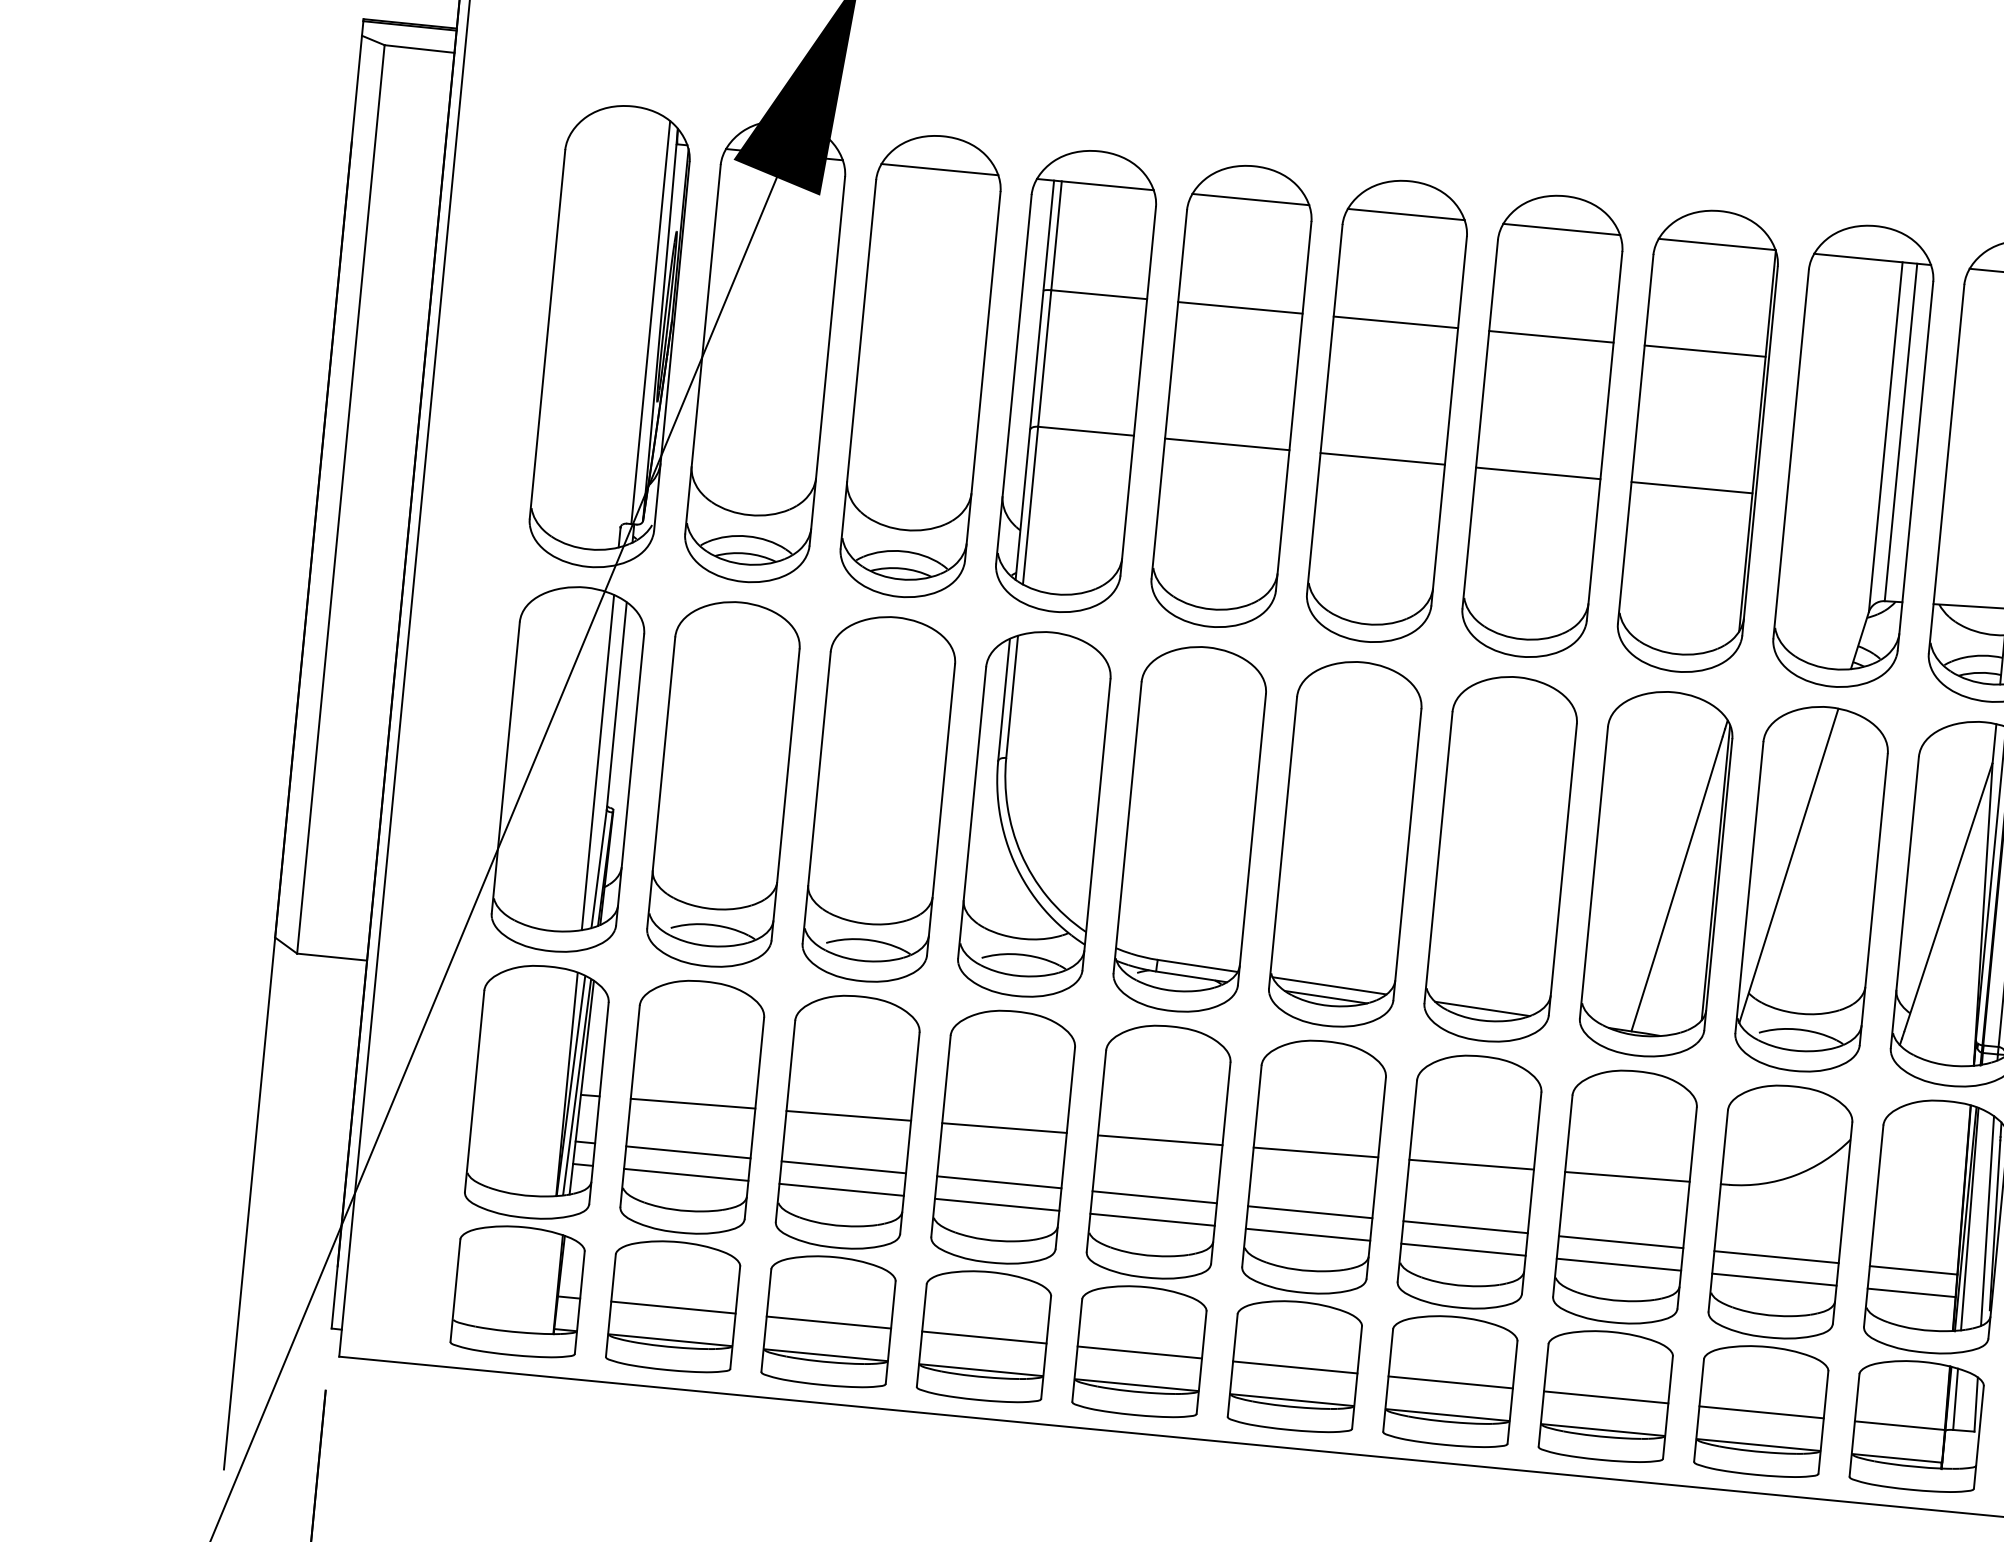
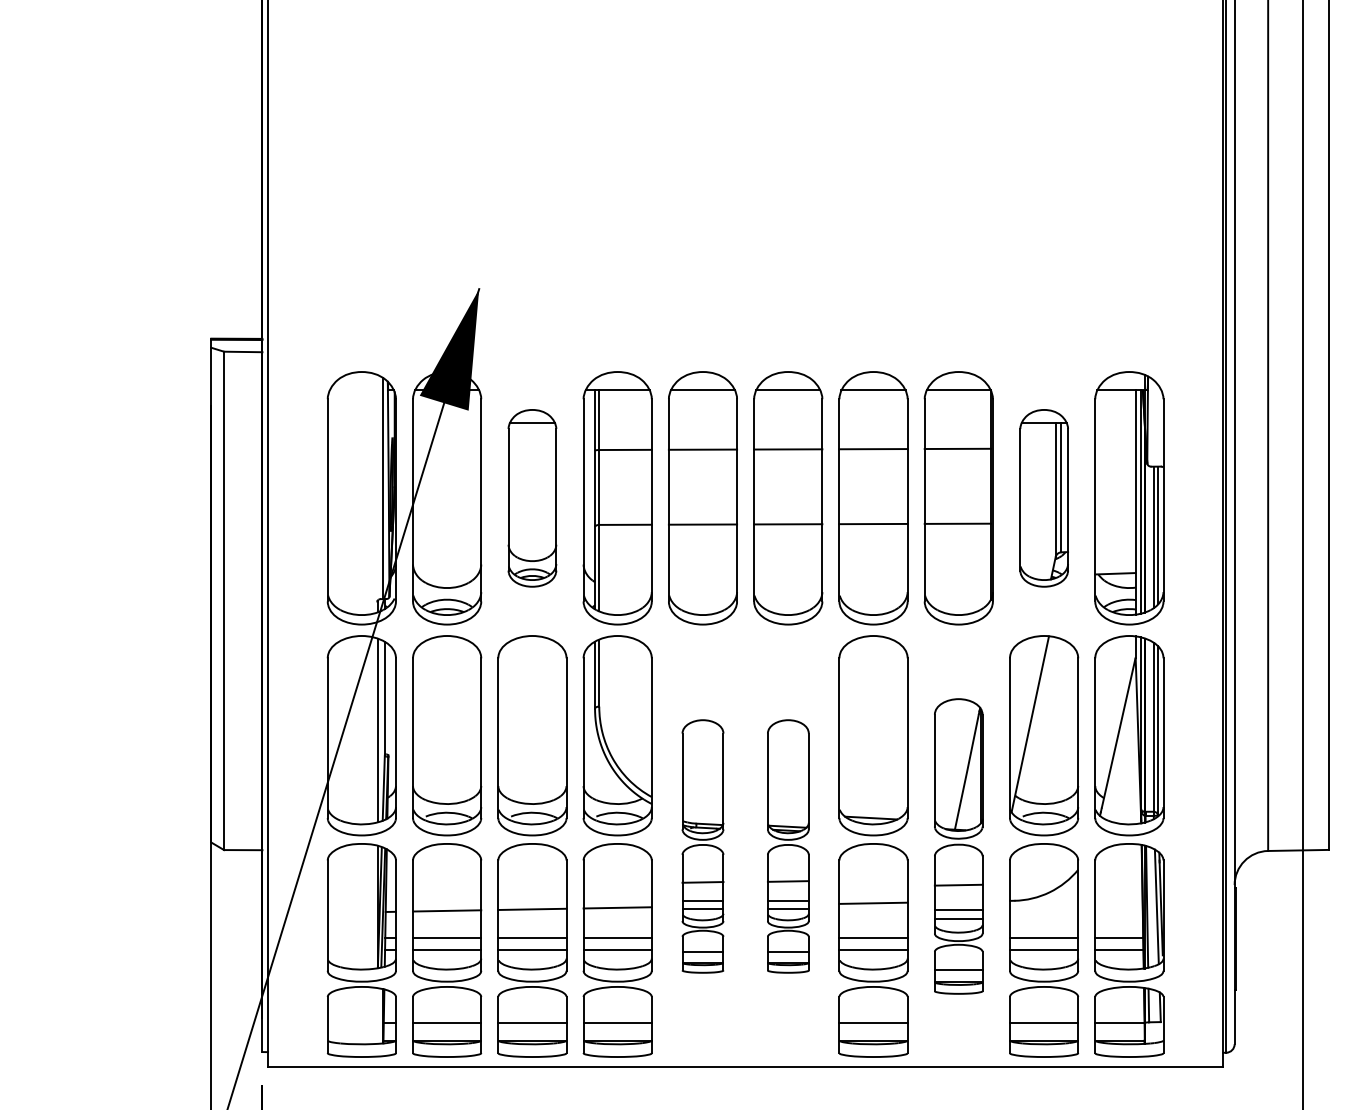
part: (921, 366) -> (532, 498), size x0.7
part: (1854, 456) -> (1044, 498), size x0.7
part: (1169, 1031) -> (702, 846), size x0.6
part: (1326, 1046) -> (788, 846), size x0.6
part: (1636, 1076) -> (958, 846), size x0.7

